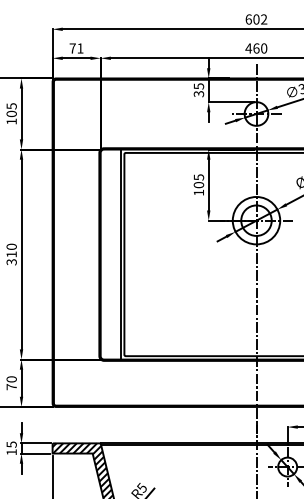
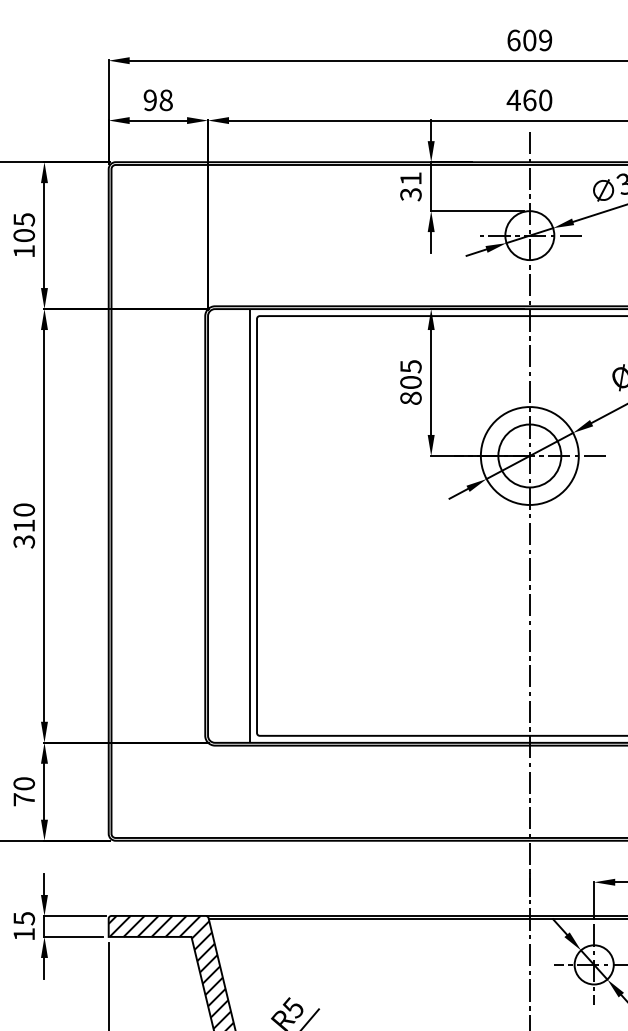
text: (264, 19) -> (546, 40), 602 -> 609
text: (76, 48) -> (158, 100), 71 -> 98
text: (198, 86) -> (410, 178), 35 -> 31
text: (198, 192) -> (410, 397), 105 -> 805

